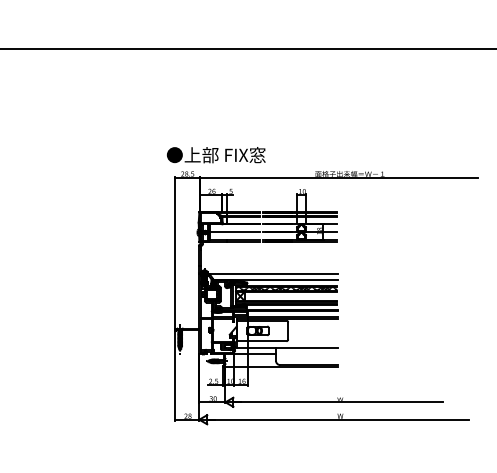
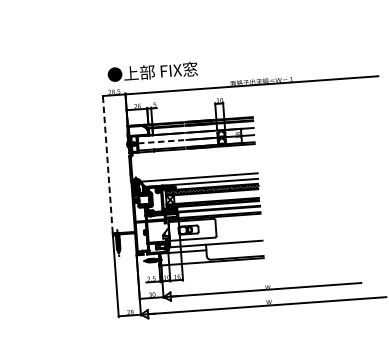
text: (216, 155) -> (152, 72), moved
line: (235, 232) -> (161, 142), solid -> dashed
line: (174, 252) -> (107, 164), solid -> dashed

